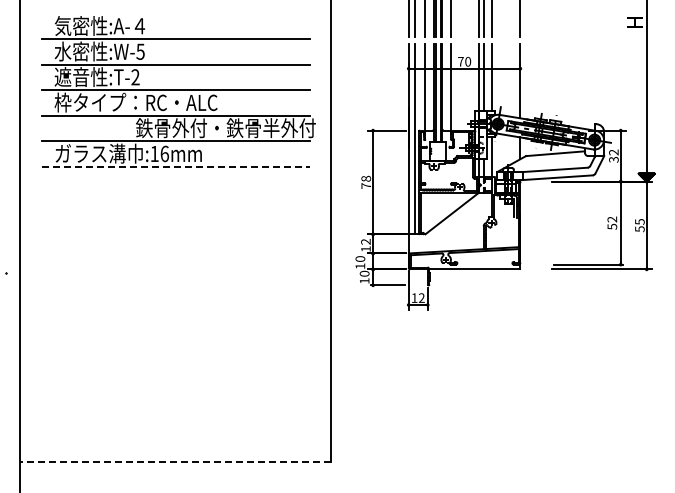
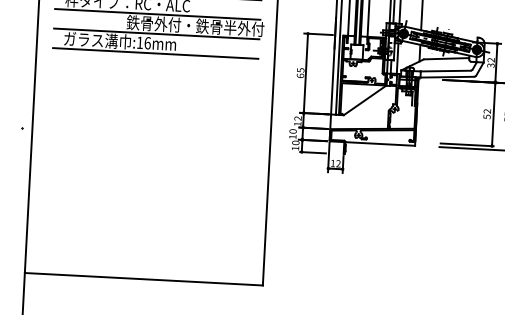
line: (176, 166) -> (156, 53), dashed -> solid
text: (366, 181) -> (300, 72), 78 -> 65
line: (175, 461) -> (143, 278), dashed -> solid

